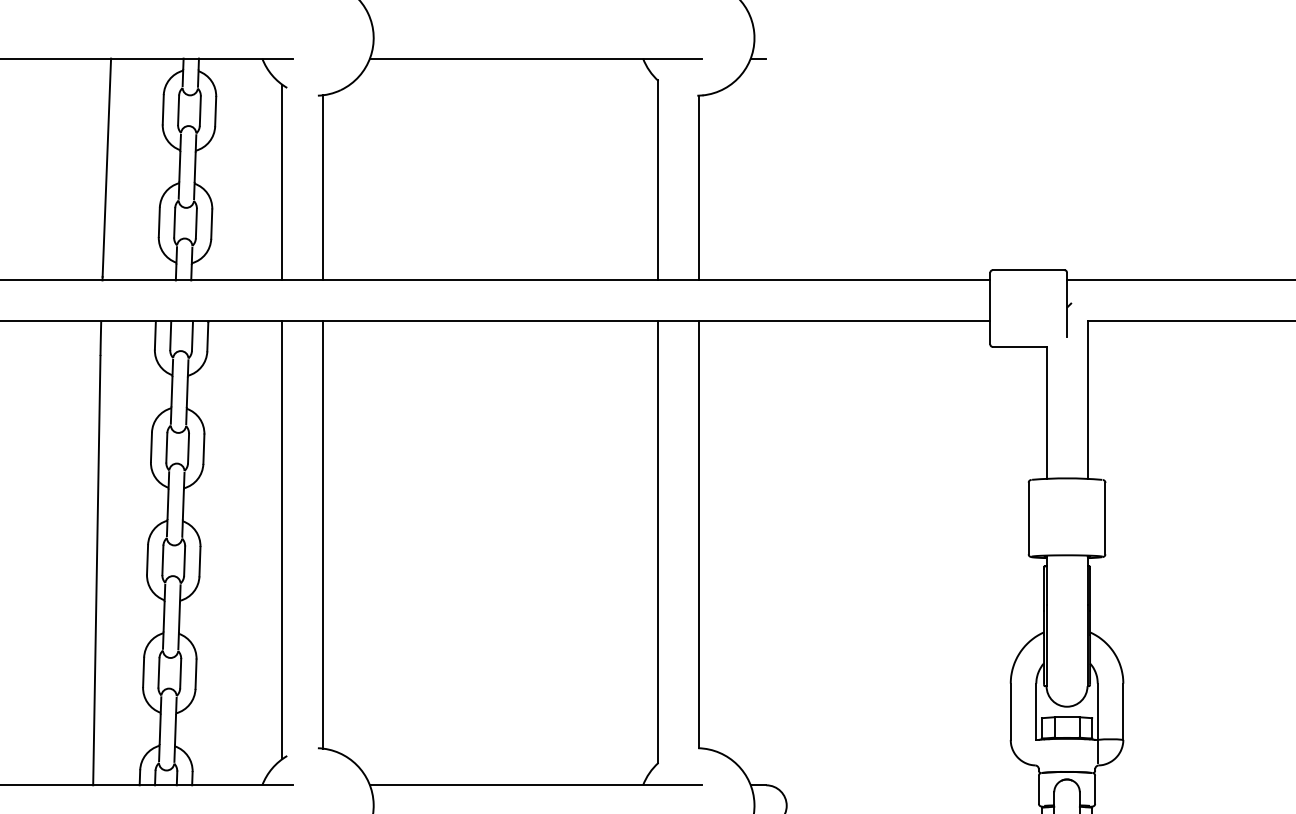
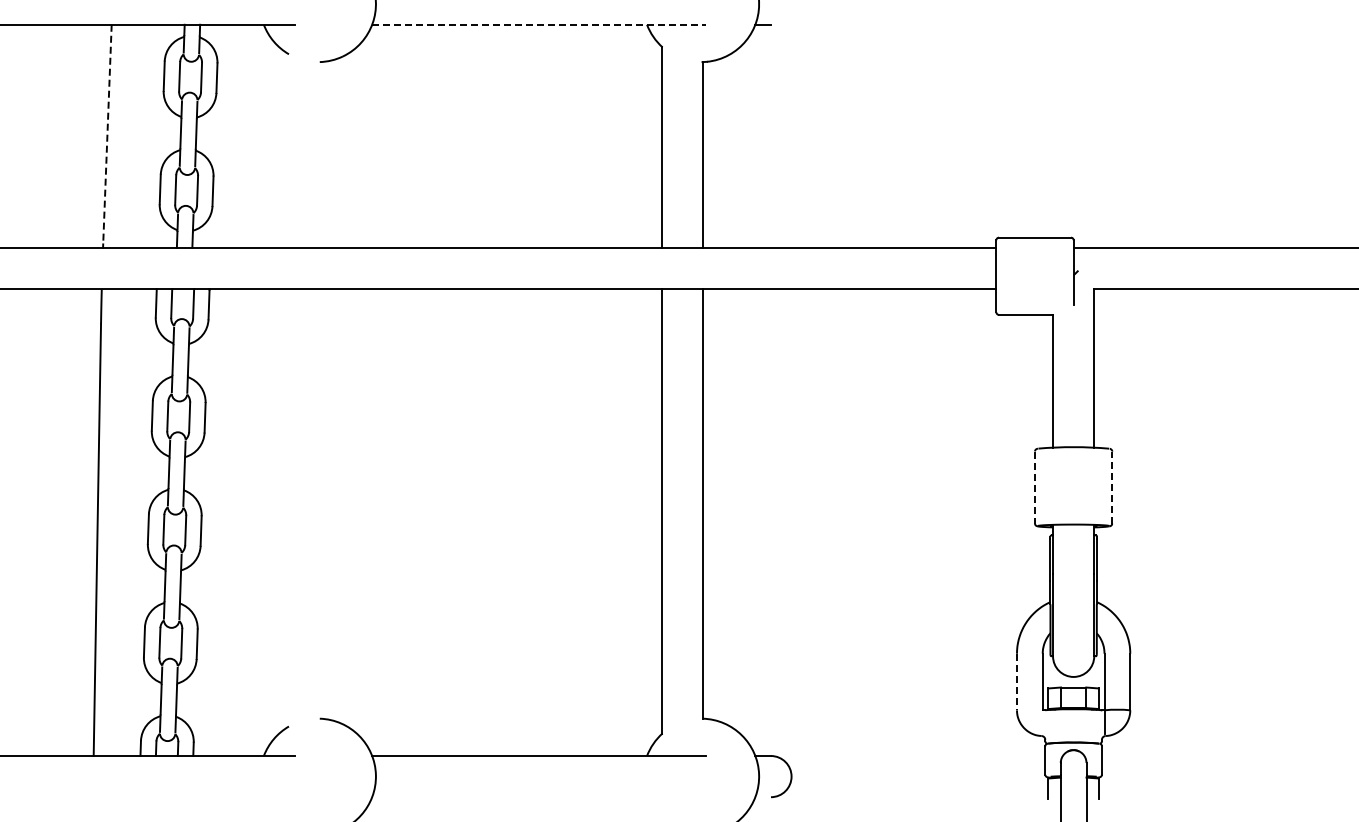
line: (536, 58) -> (539, 24), solid -> dashed
line: (106, 167) -> (107, 134), solid -> dashed
line: (281, 181) -> (283, 148), removed
line: (322, 187) -> (324, 154), removed
line: (1105, 518) -> (1112, 487), solid -> dashed
line: (1029, 519) -> (1035, 488), solid -> dashed
line: (322, 535) -> (324, 504), removed
line: (281, 540) -> (283, 509), removed
line: (1010, 712) -> (1016, 682), solid -> dashed

